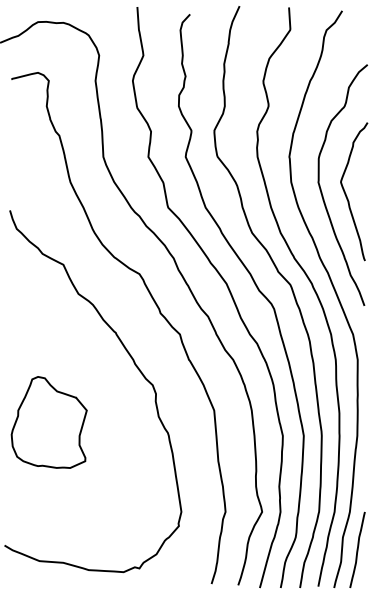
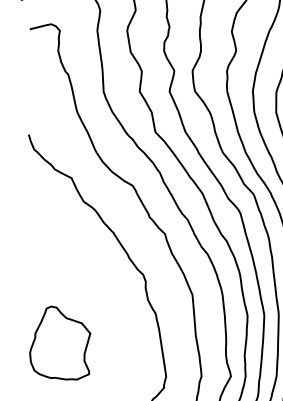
part: (48, 422) -> (59, 343), moved

